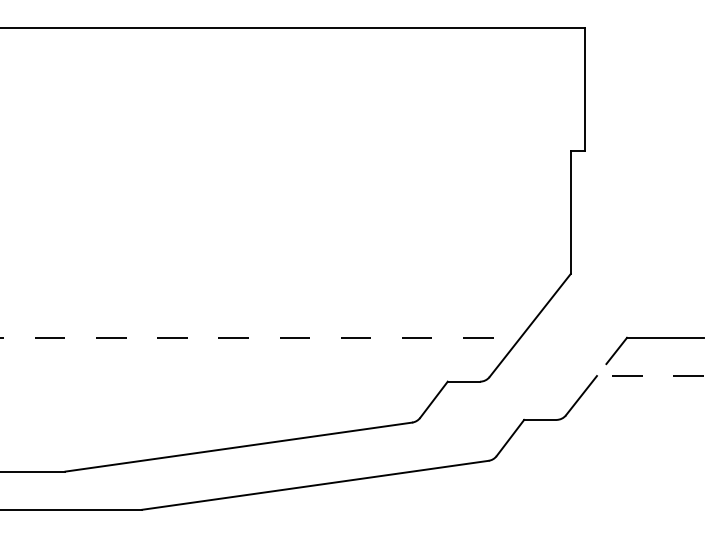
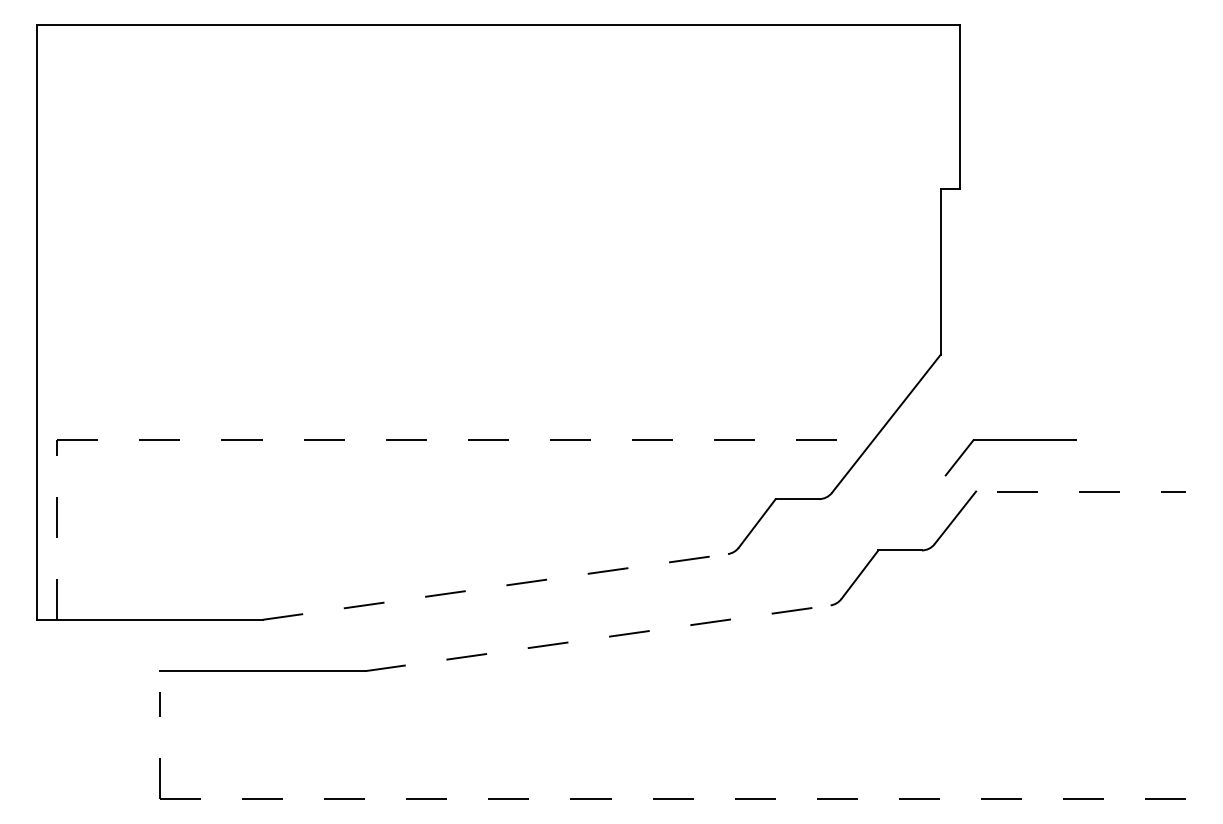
part: (654, 338) -> (1010, 440), moved
line: (239, 446) -> (495, 586), solid -> dashed
line: (315, 485) -> (598, 638), solid -> dashed

